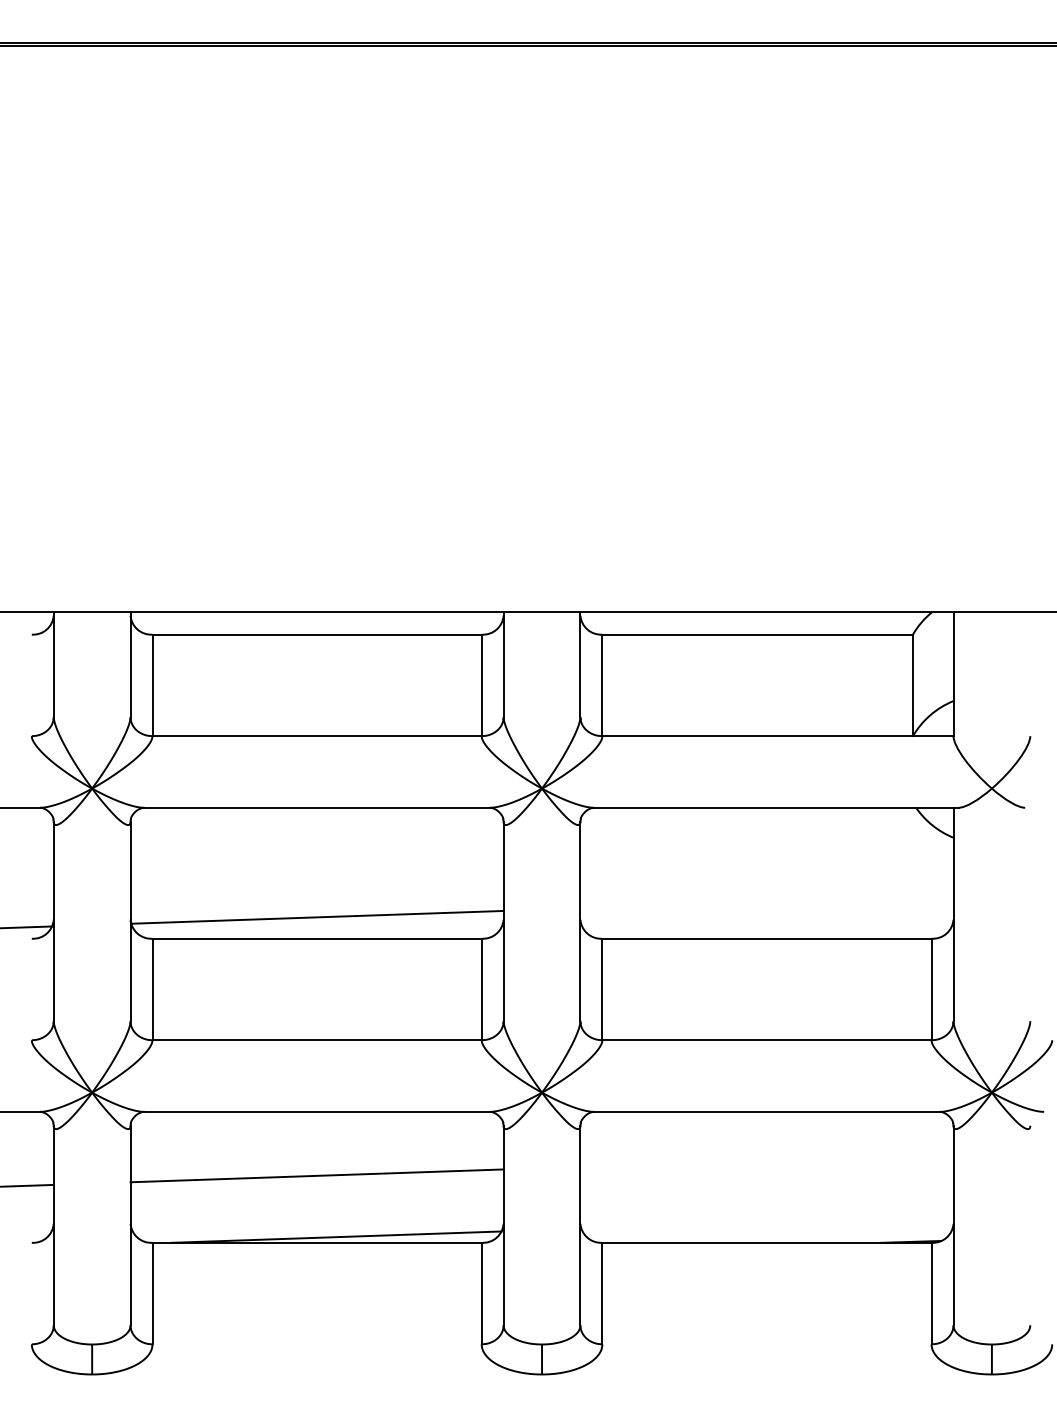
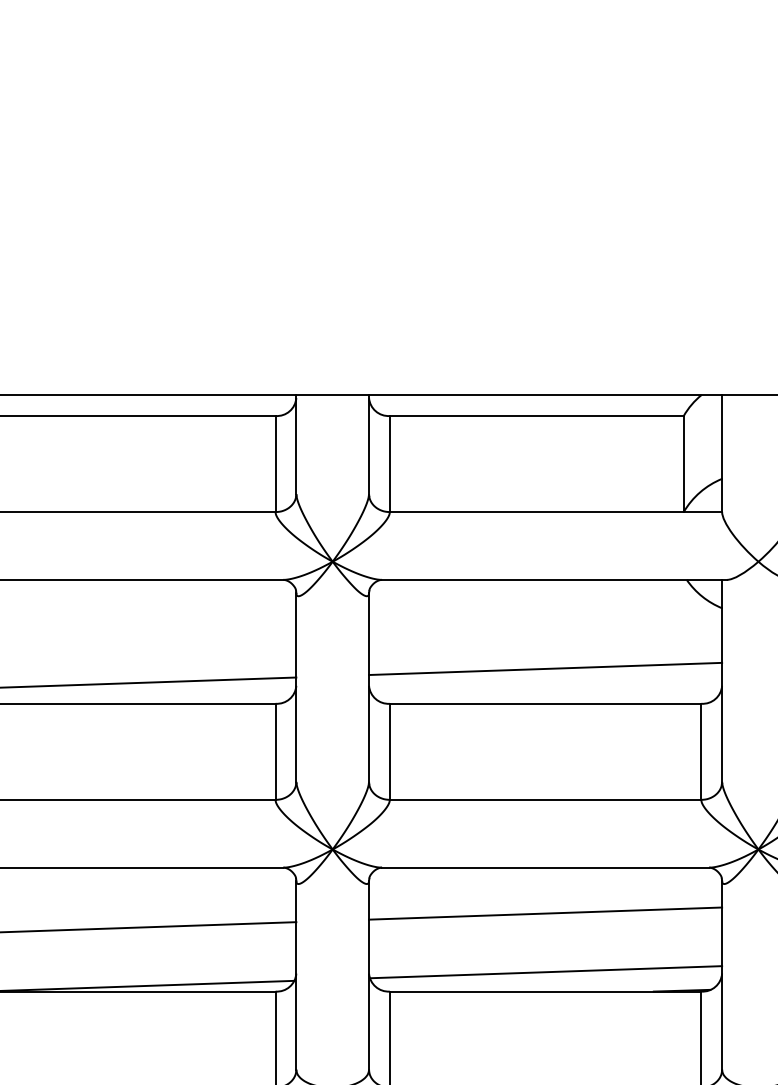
line: (766, 901) -> (545, 668), added
line: (766, 1159) -> (545, 912), added
line: (767, 1221) -> (546, 971), added

